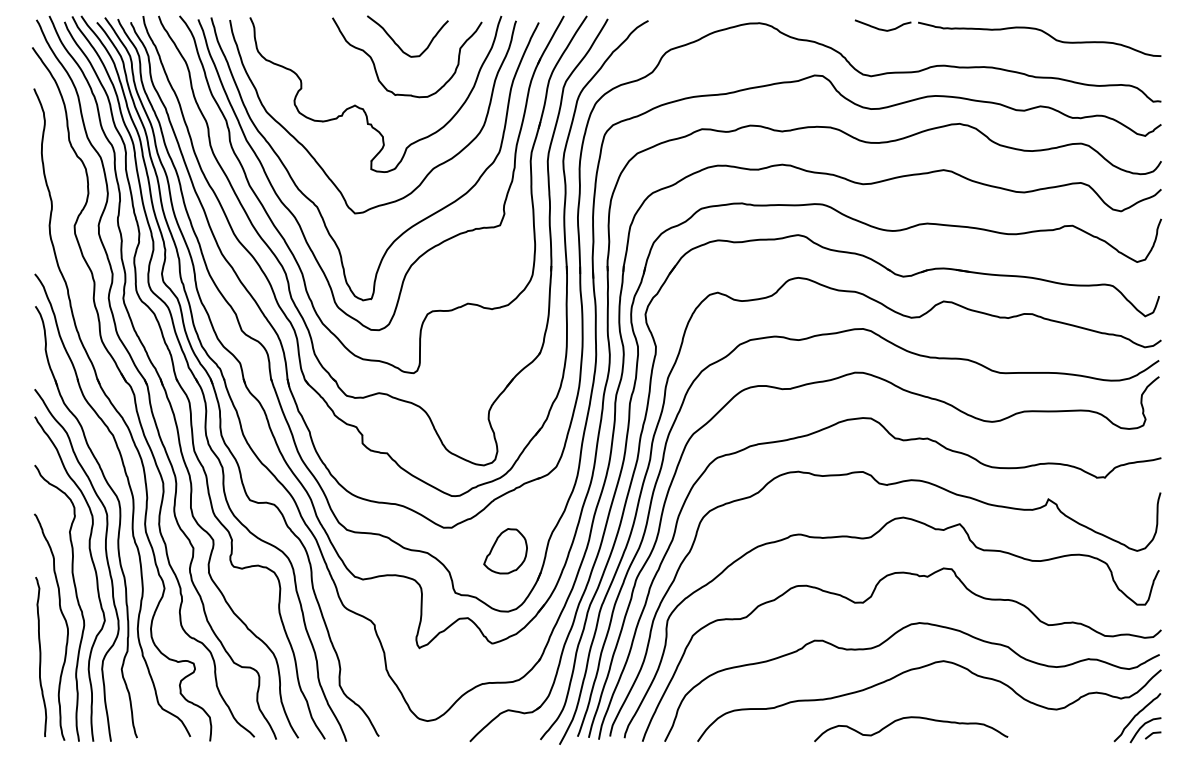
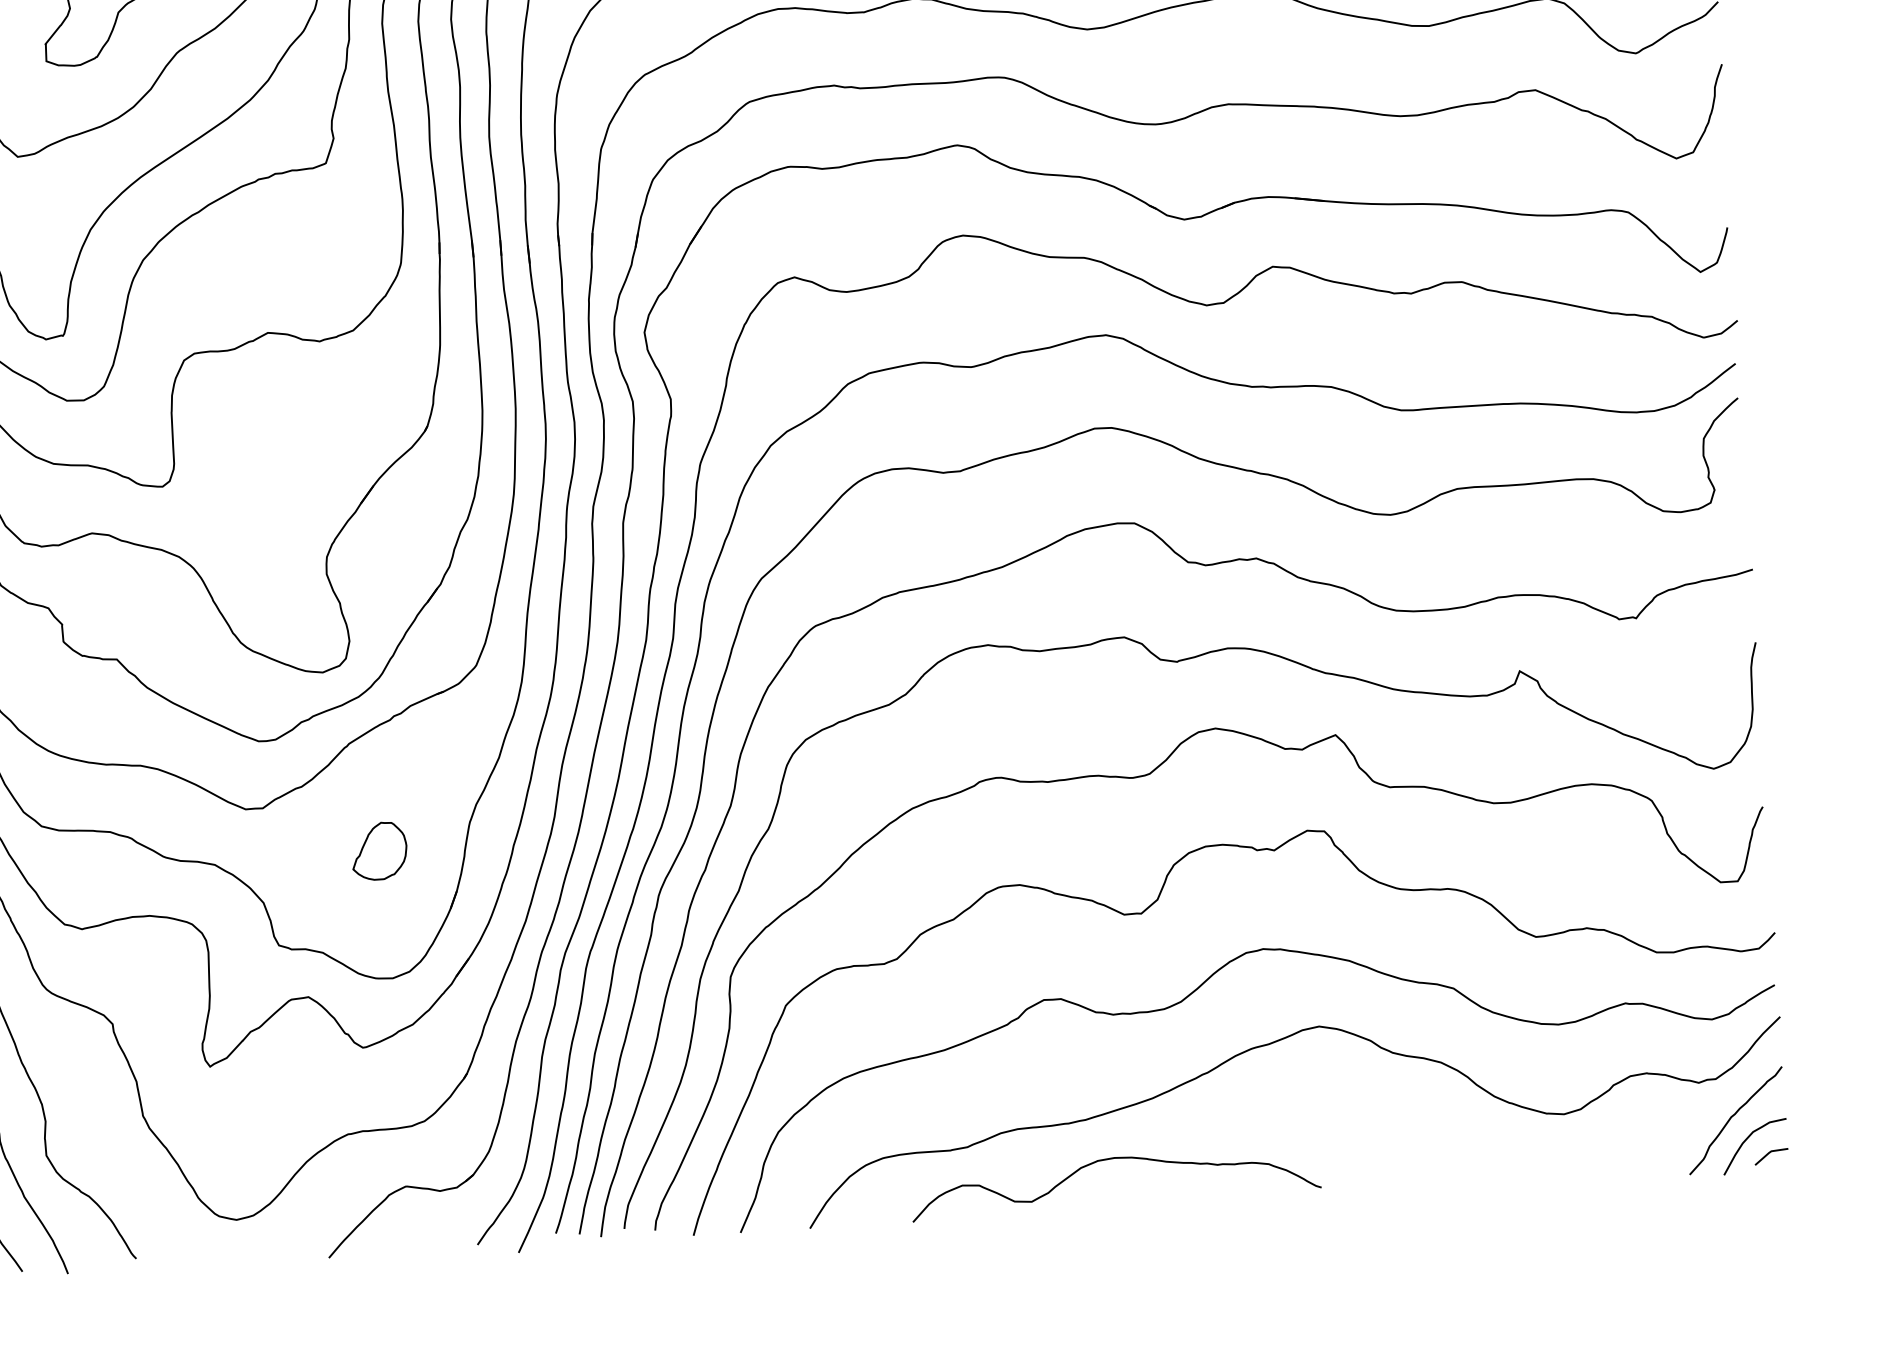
part: (505, 551) -> (379, 851), size x0.6
curve: (911, 718) -> (1115, 1160), moved

